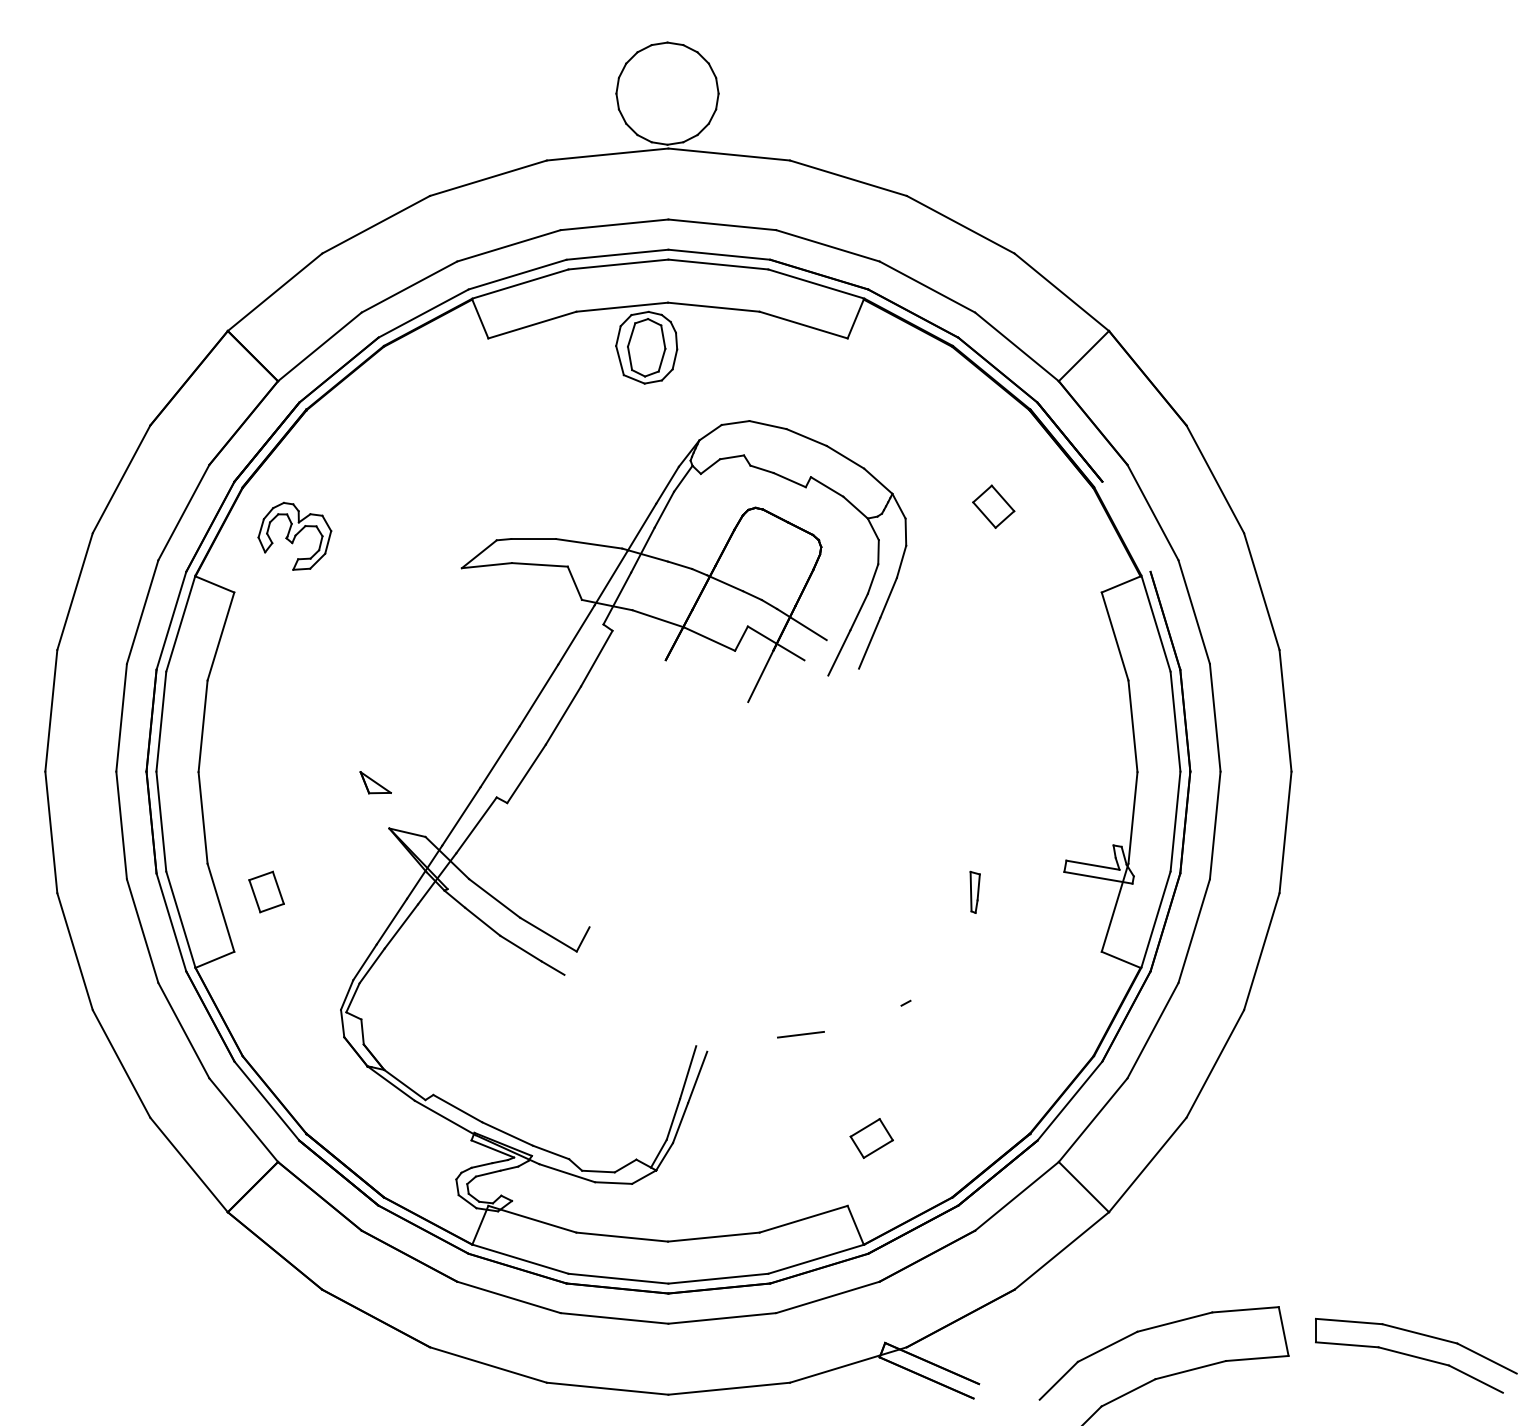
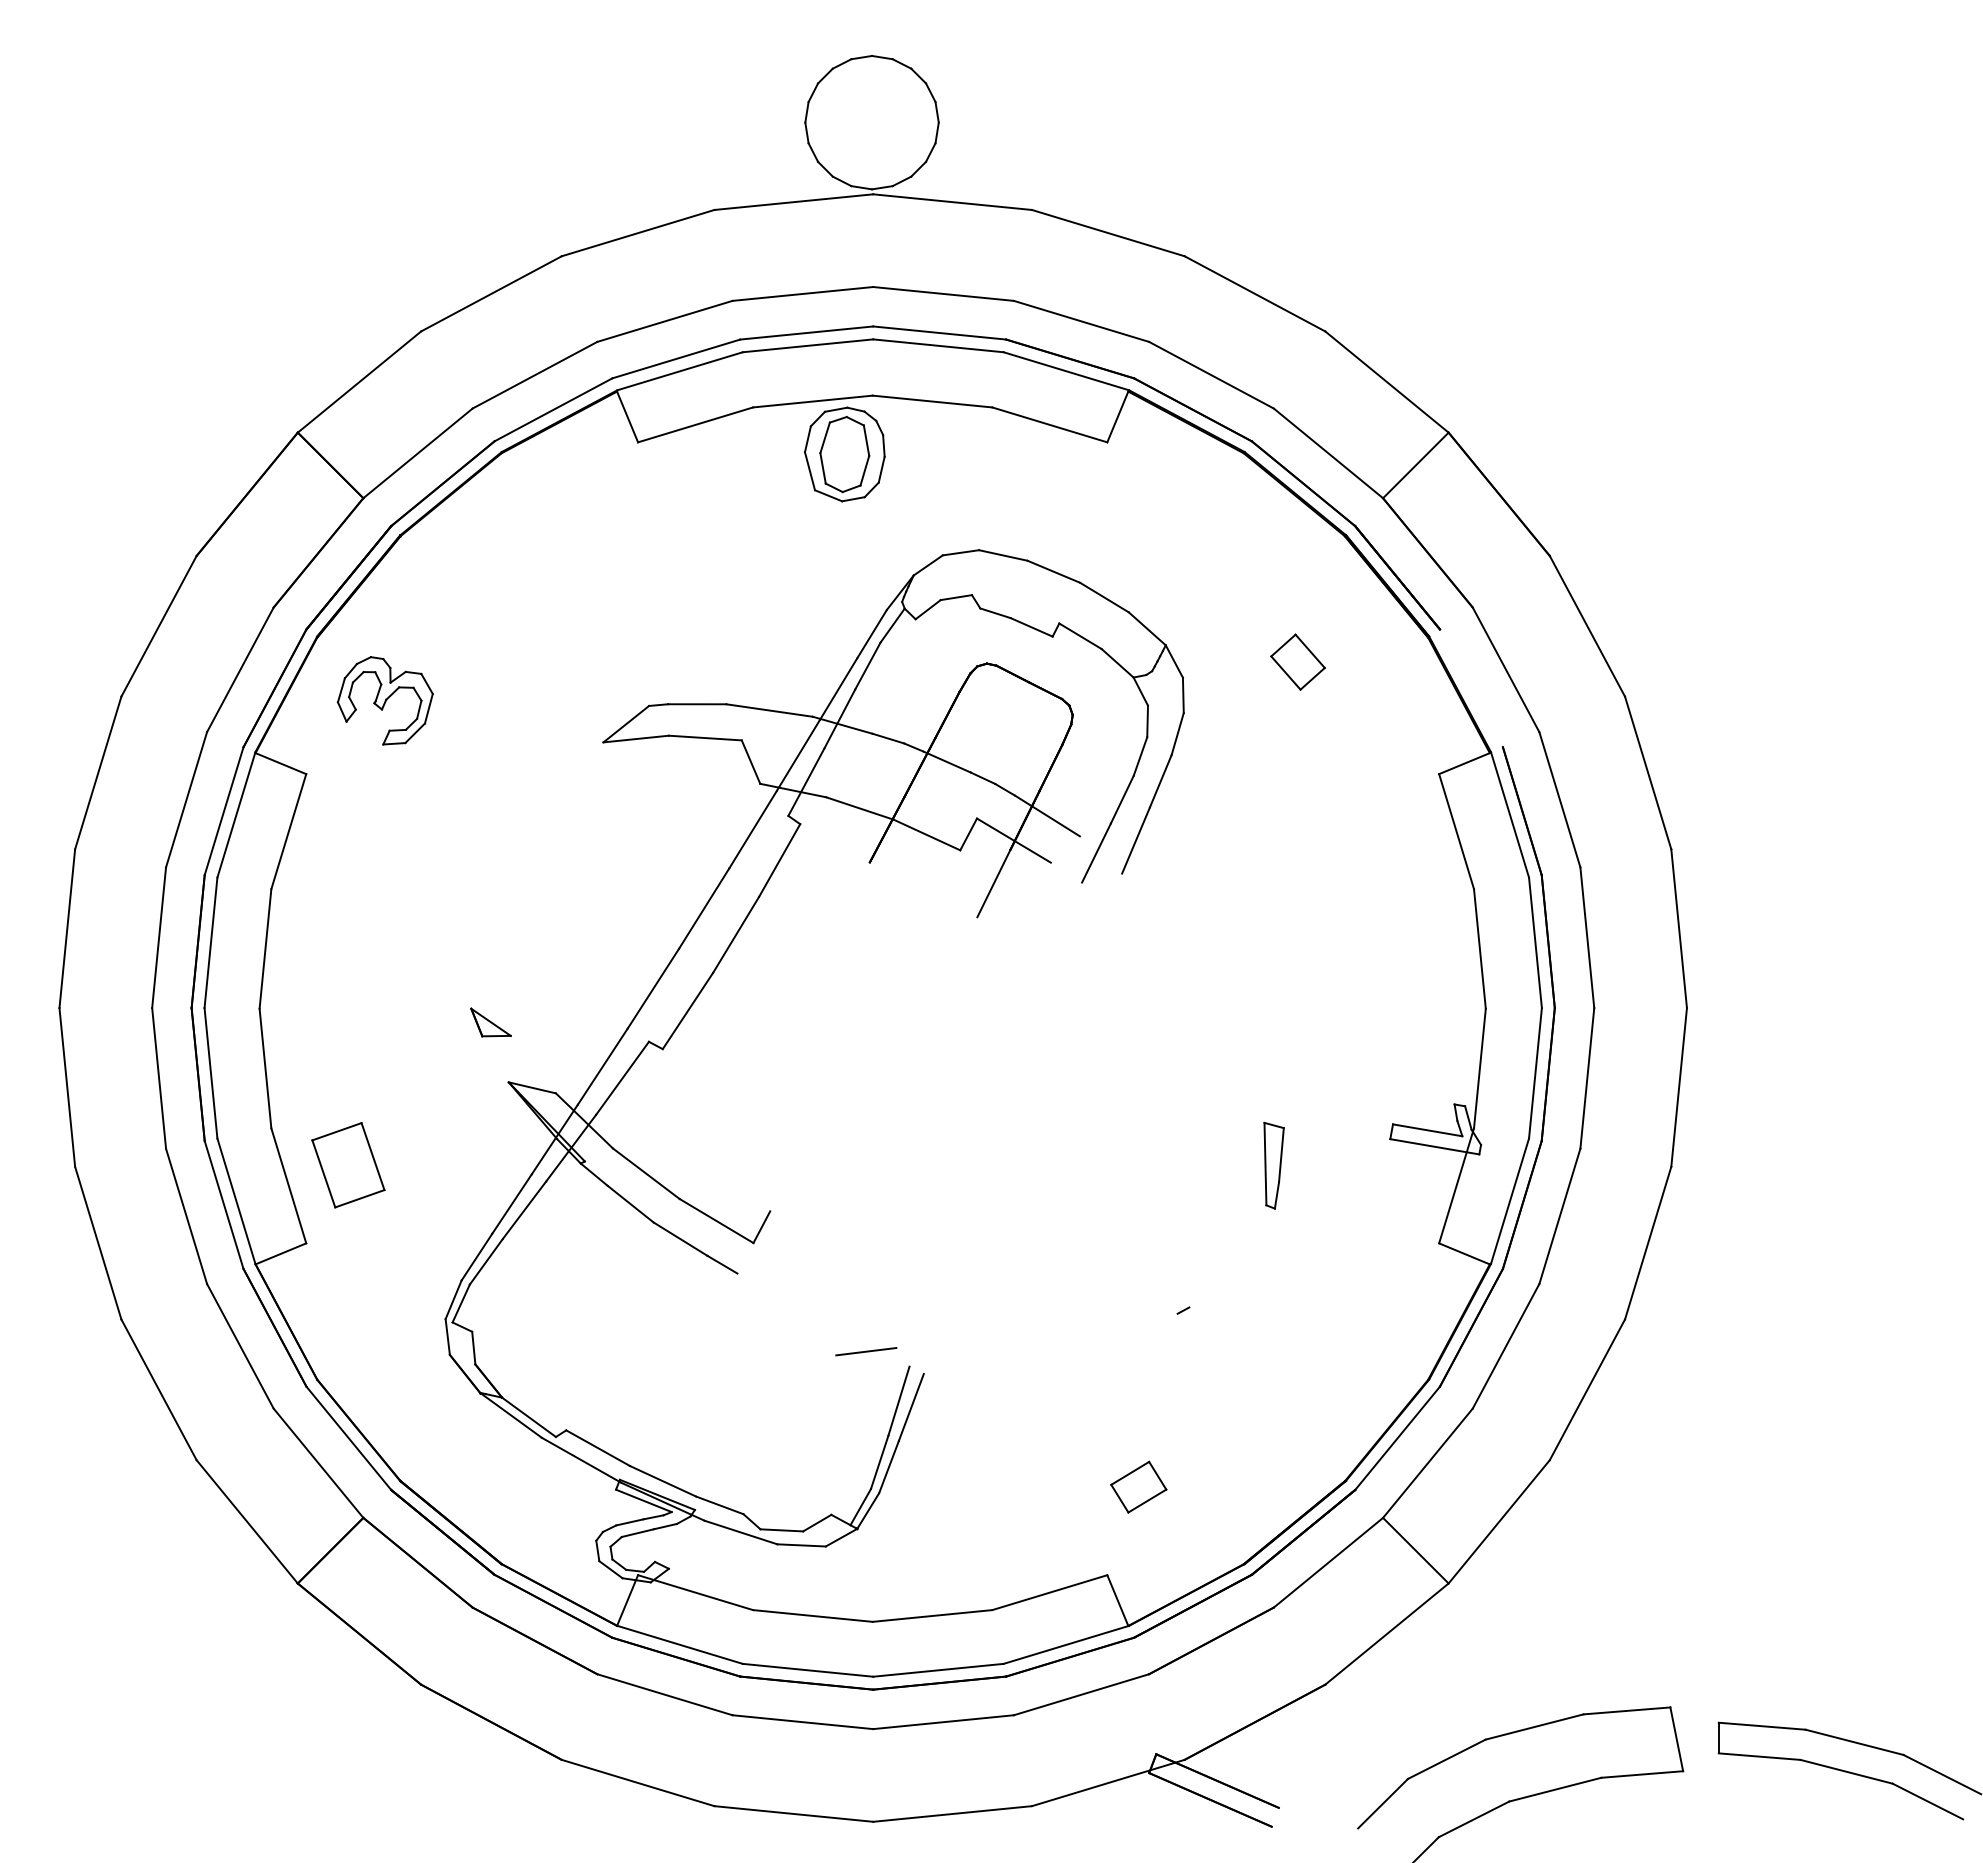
part: (266, 892) -> (348, 1165), size x1.6
part: (974, 892) -> (1273, 1165), size x1.6
line: (801, 1034) -> (866, 1351), moved

